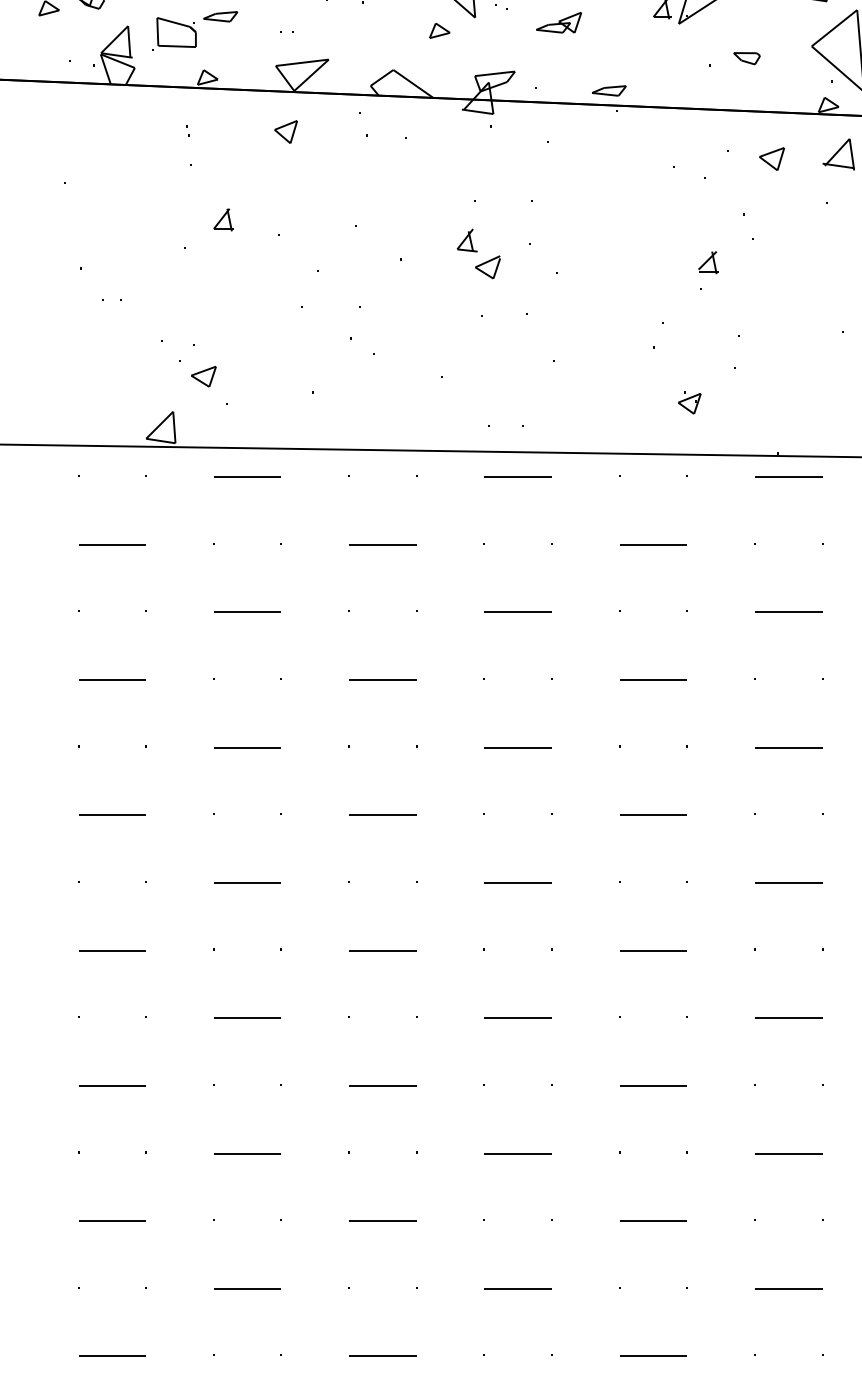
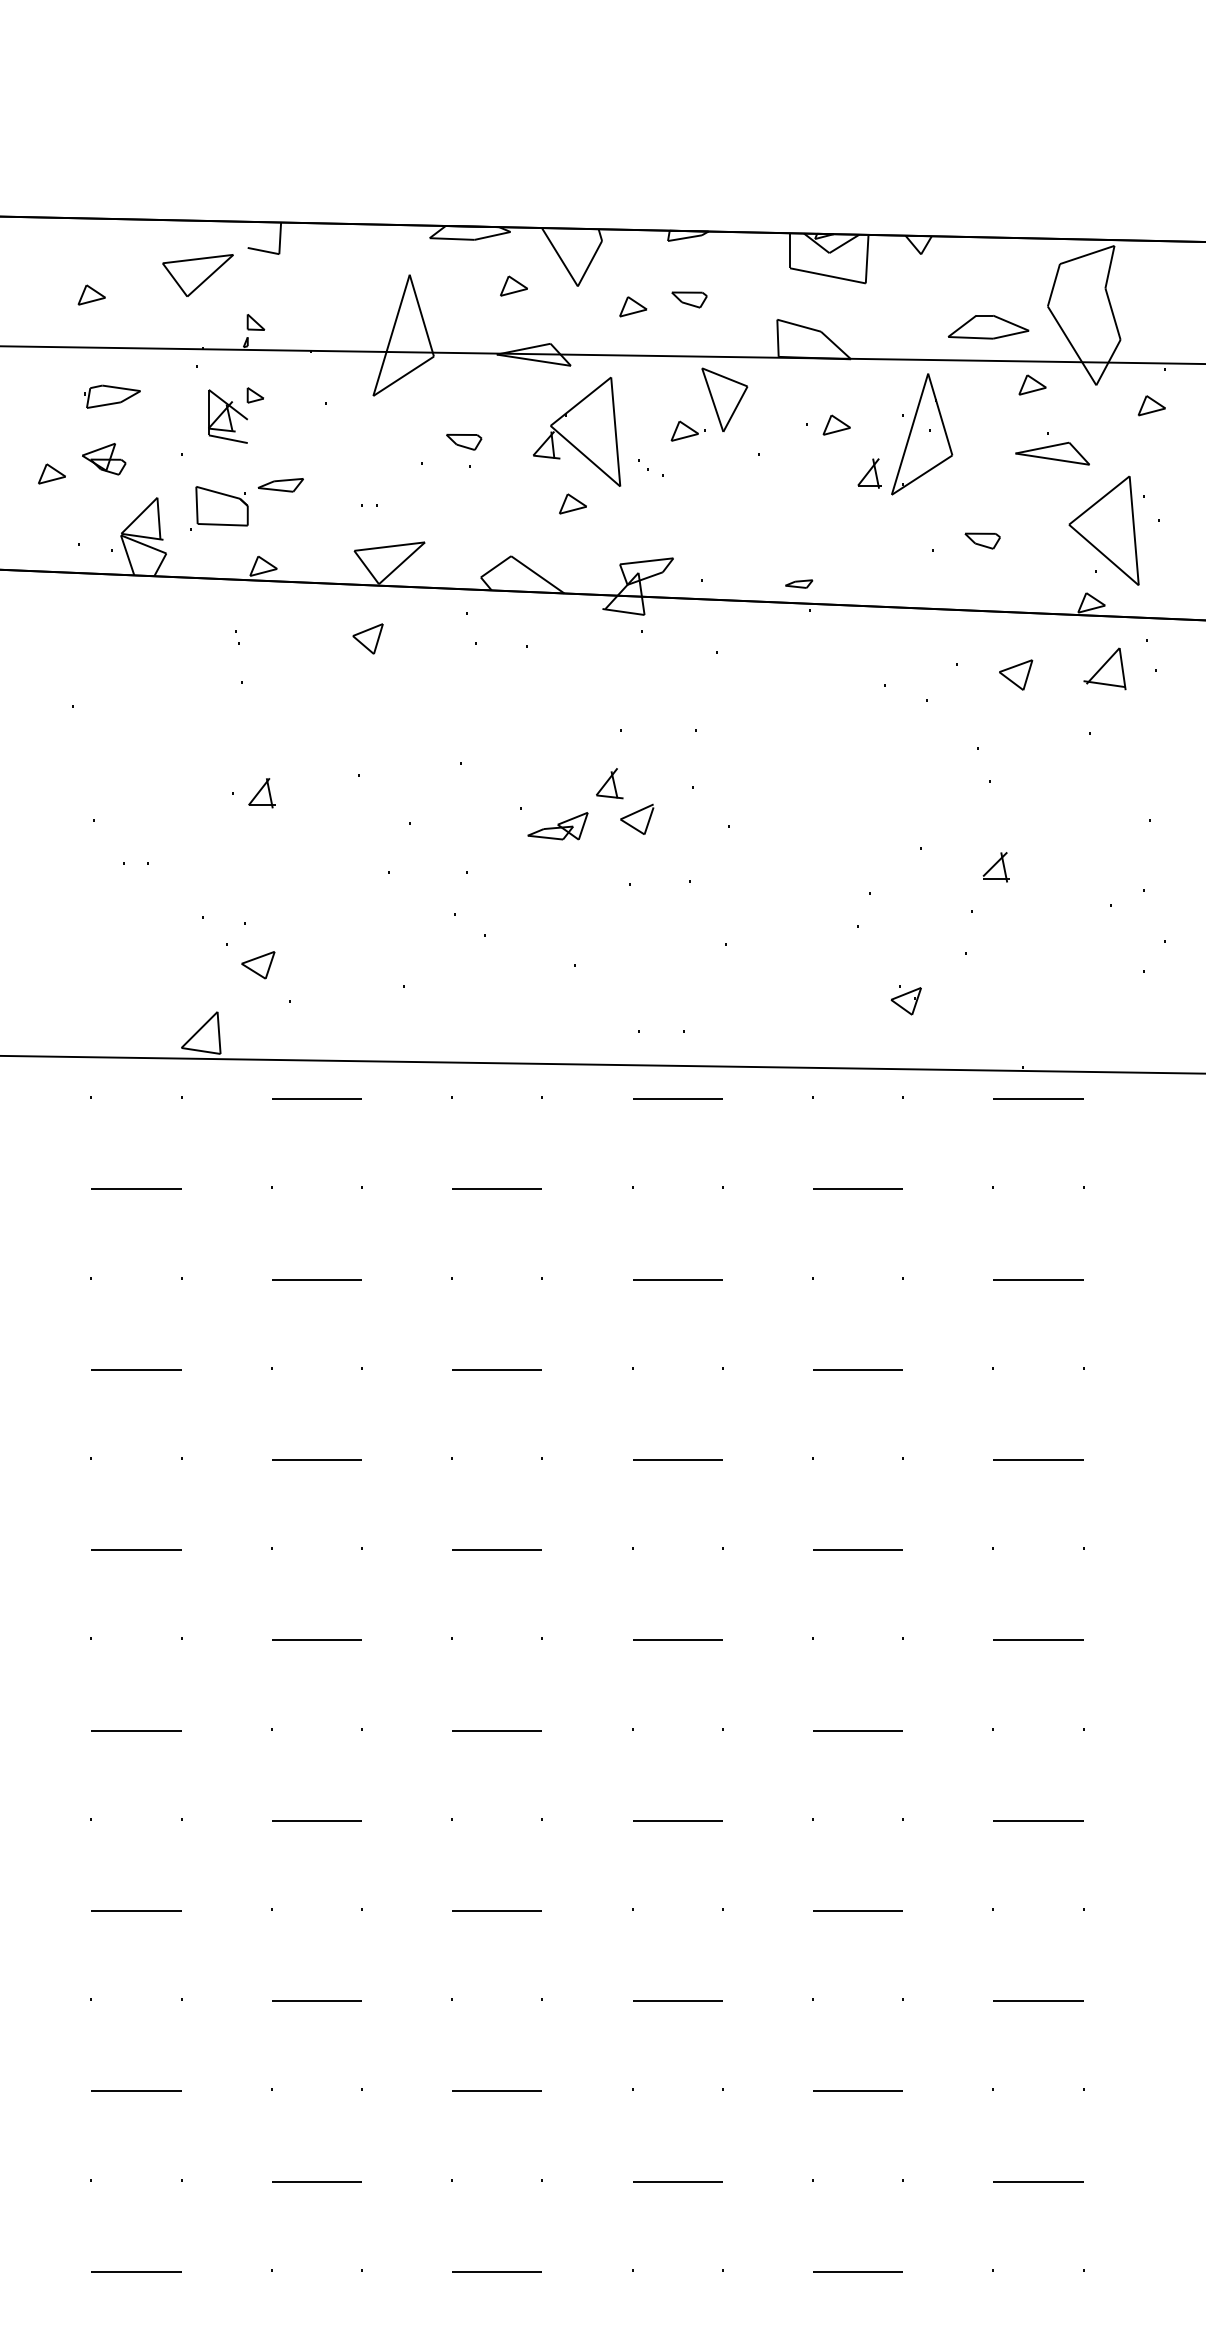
part: (558, 22) -> (557, 826), moved
part: (609, 90) -> (799, 583), size x0.6
part: (223, 220) -> (261, 793), moved
part: (707, 262) -> (995, 867), moved

